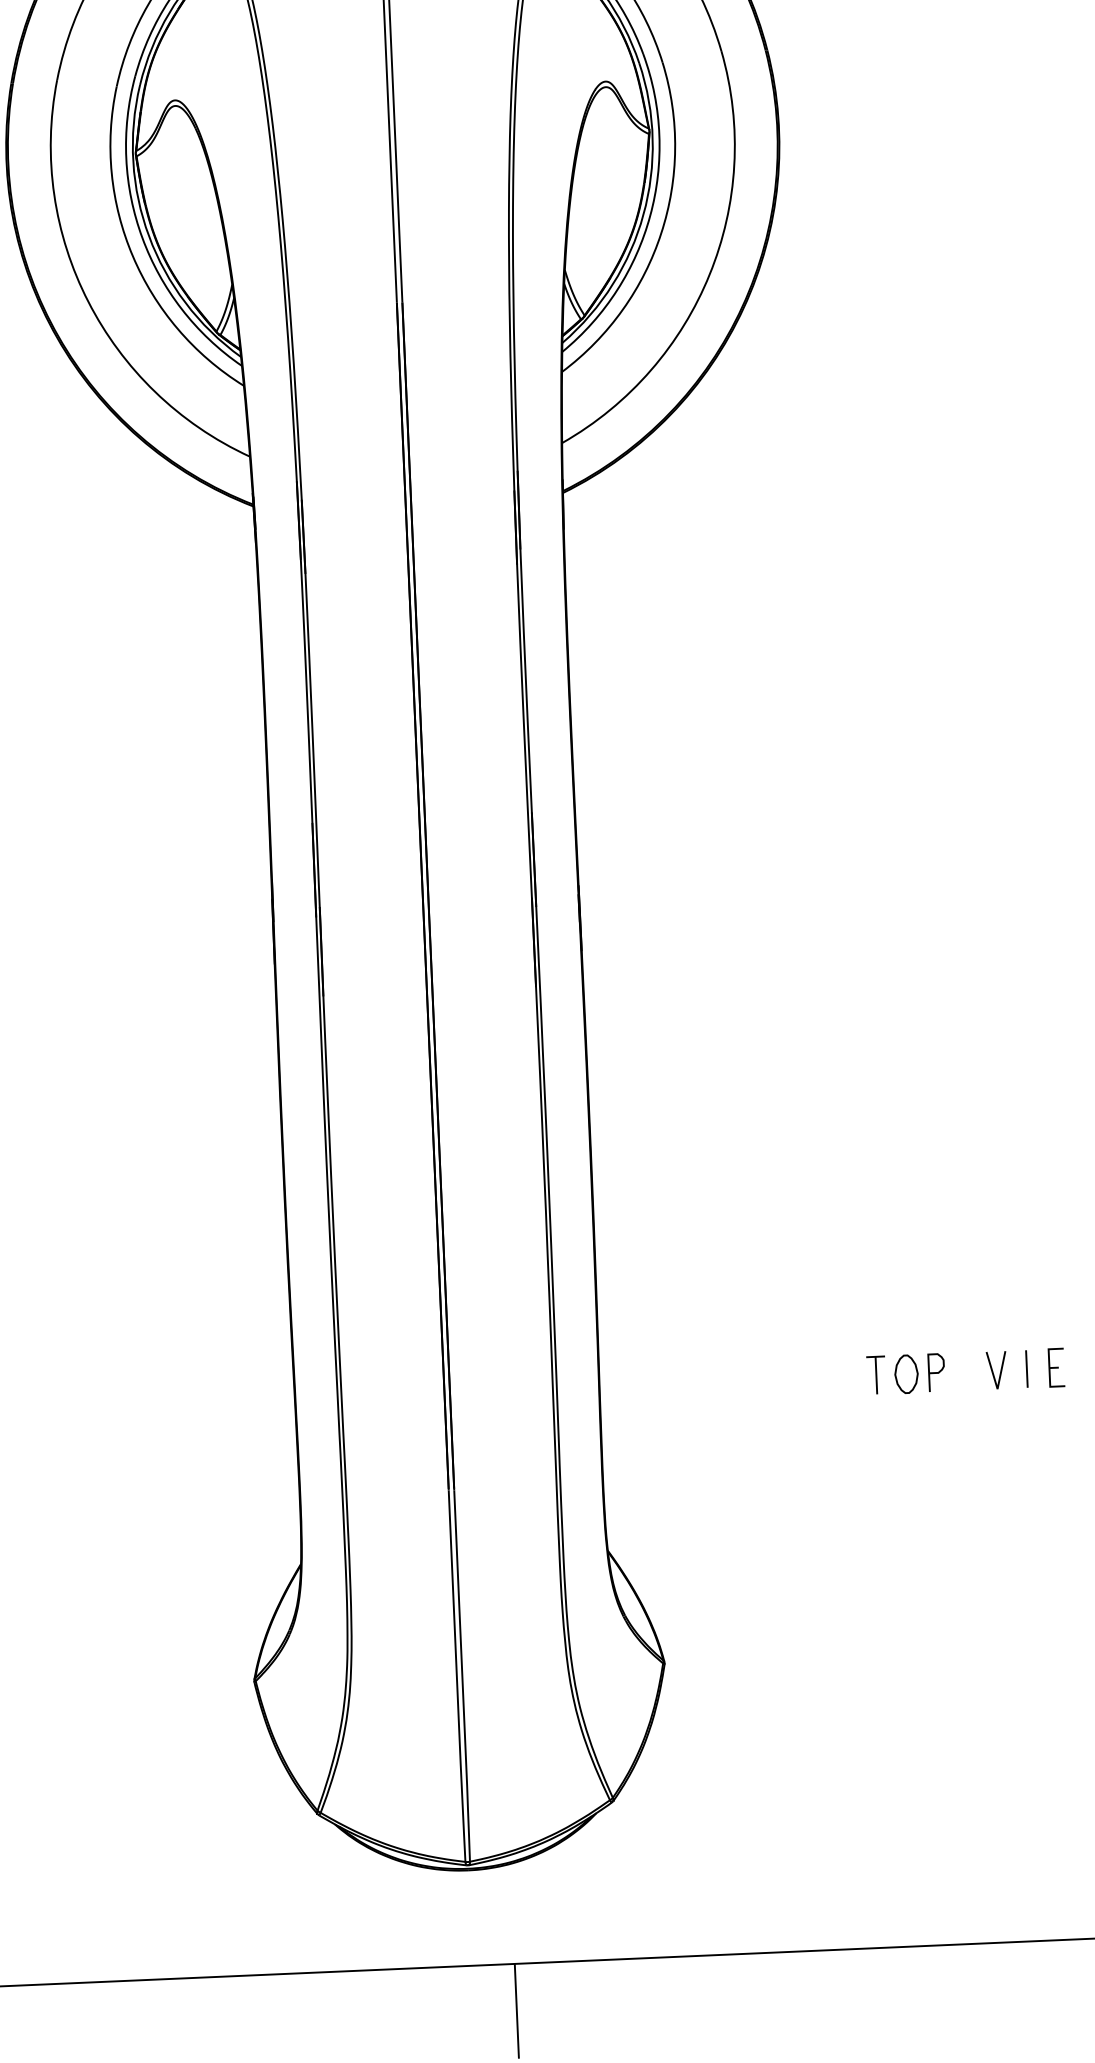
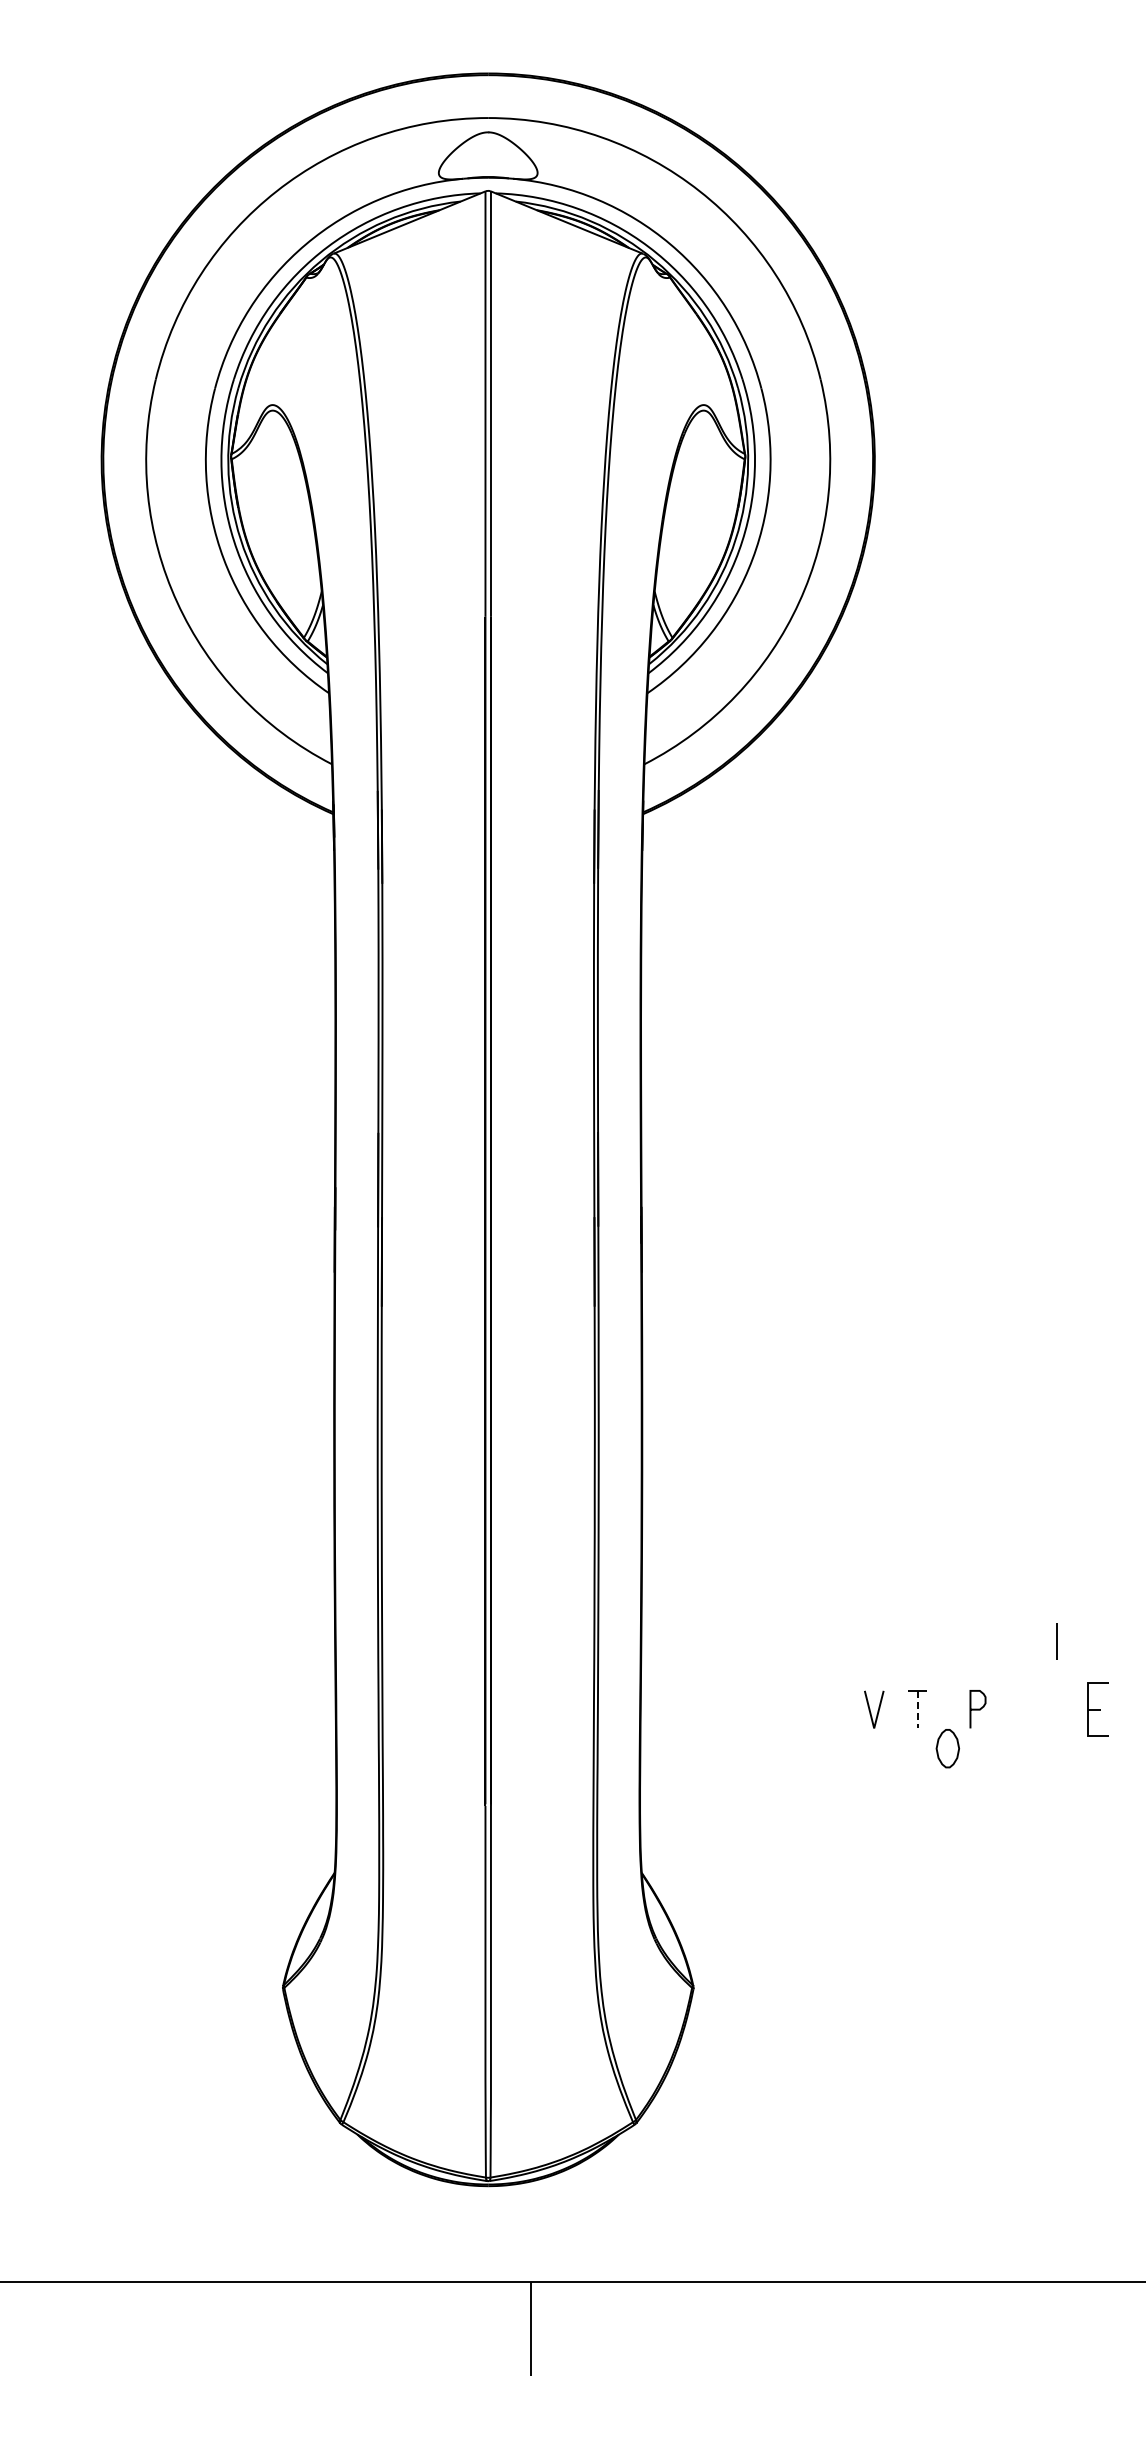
part: (1055, 1367) -> (1097, 1709), size x1.4
line: (1026, 1368) -> (1056, 1641), moved
line: (1000, 1371) -> (877, 1710), moved
part: (906, 1374) -> (947, 1748), moved
line: (876, 1375) -> (917, 1709), solid -> dashed

